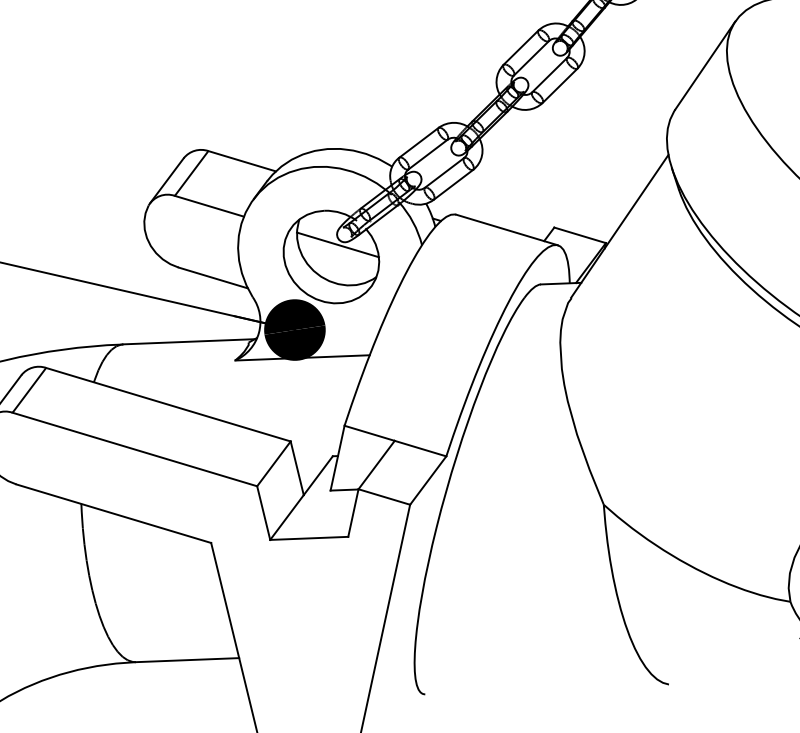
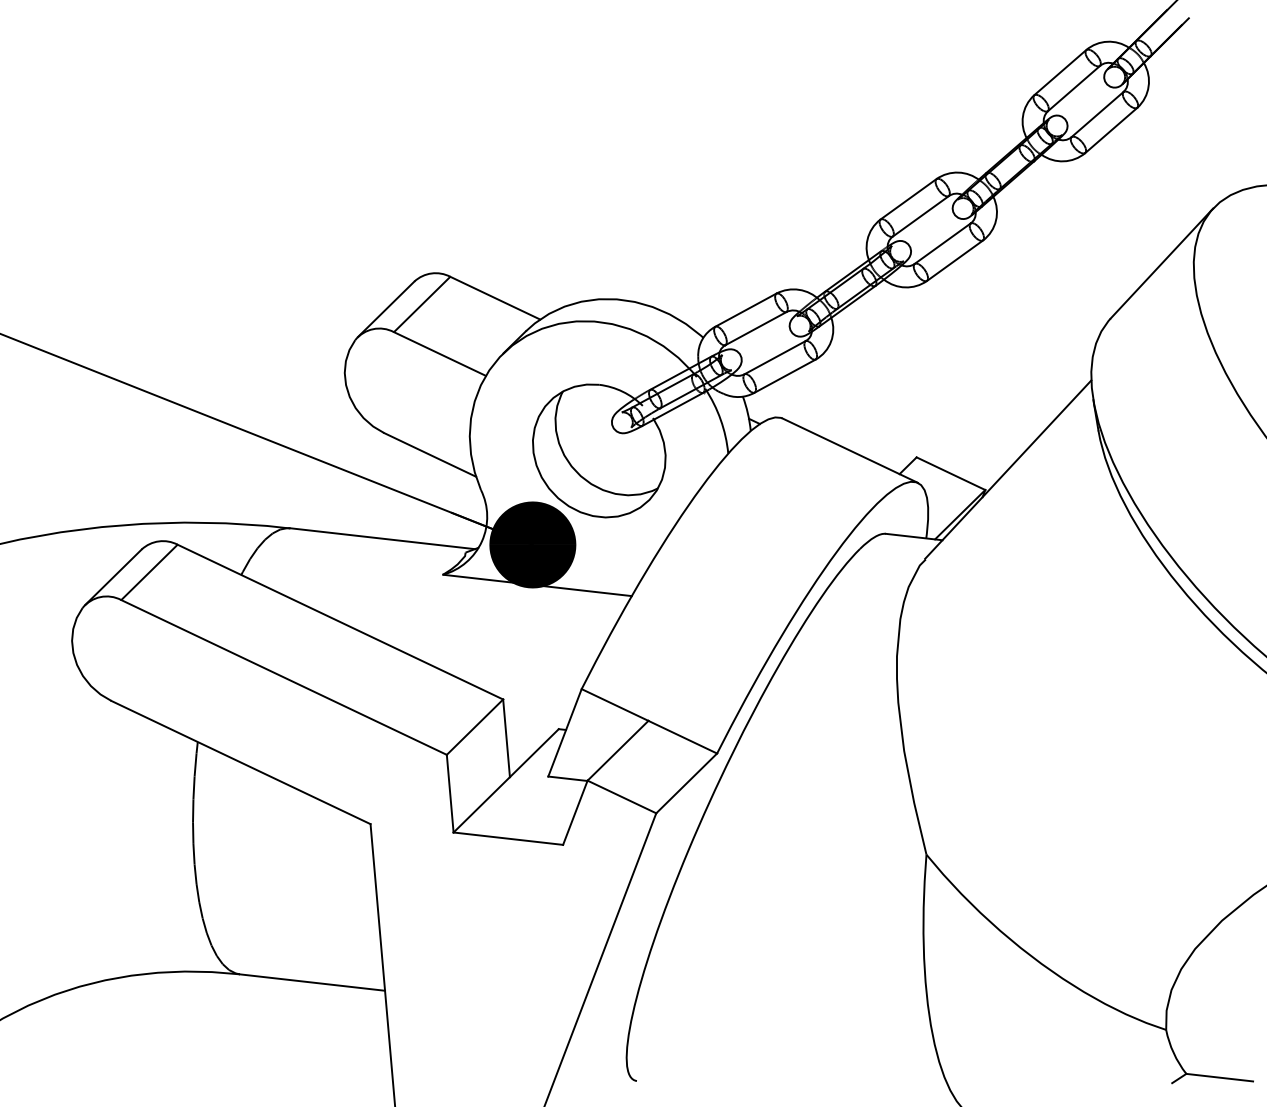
line: (337, 245) -> (610, 435), removed

